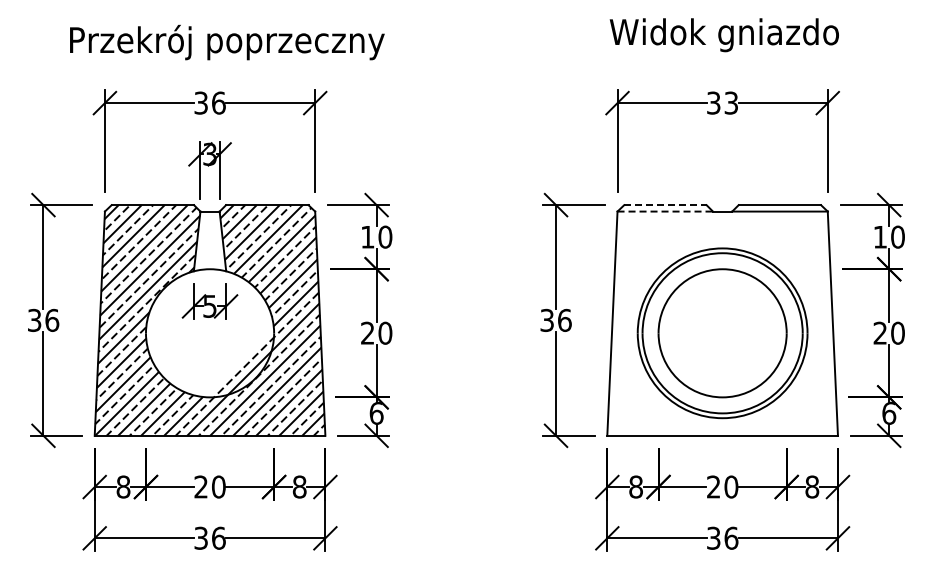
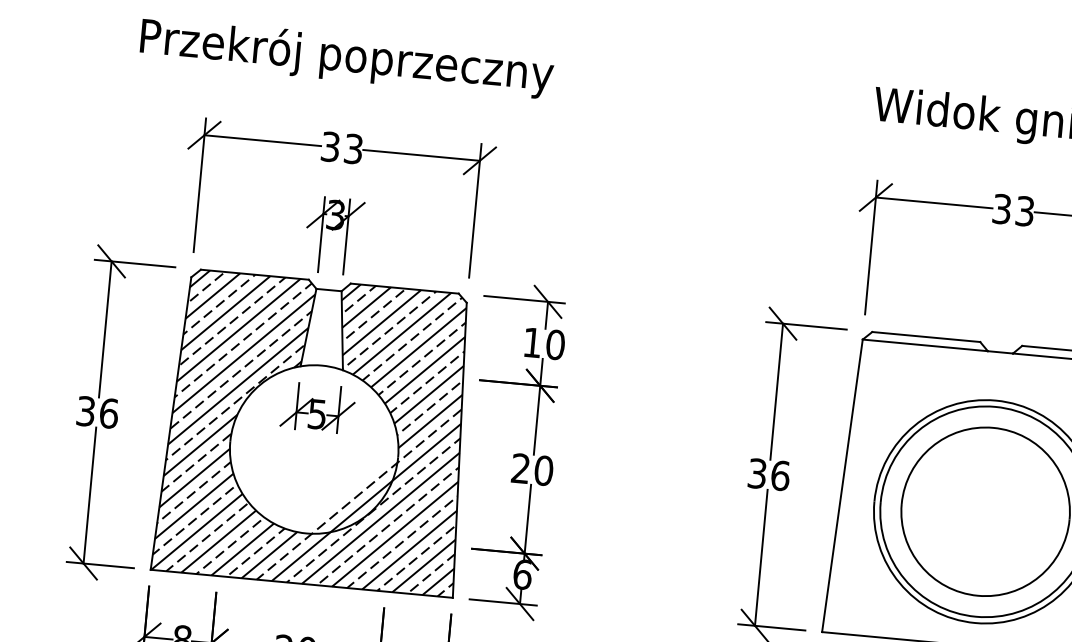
text: (227, 42) -> (347, 57), moved
text: (218, 102) -> (353, 148), 36 -> 33
line: (665, 205) -> (926, 337), dashed -> solid
line: (665, 211) -> (925, 345), dashed -> solid

